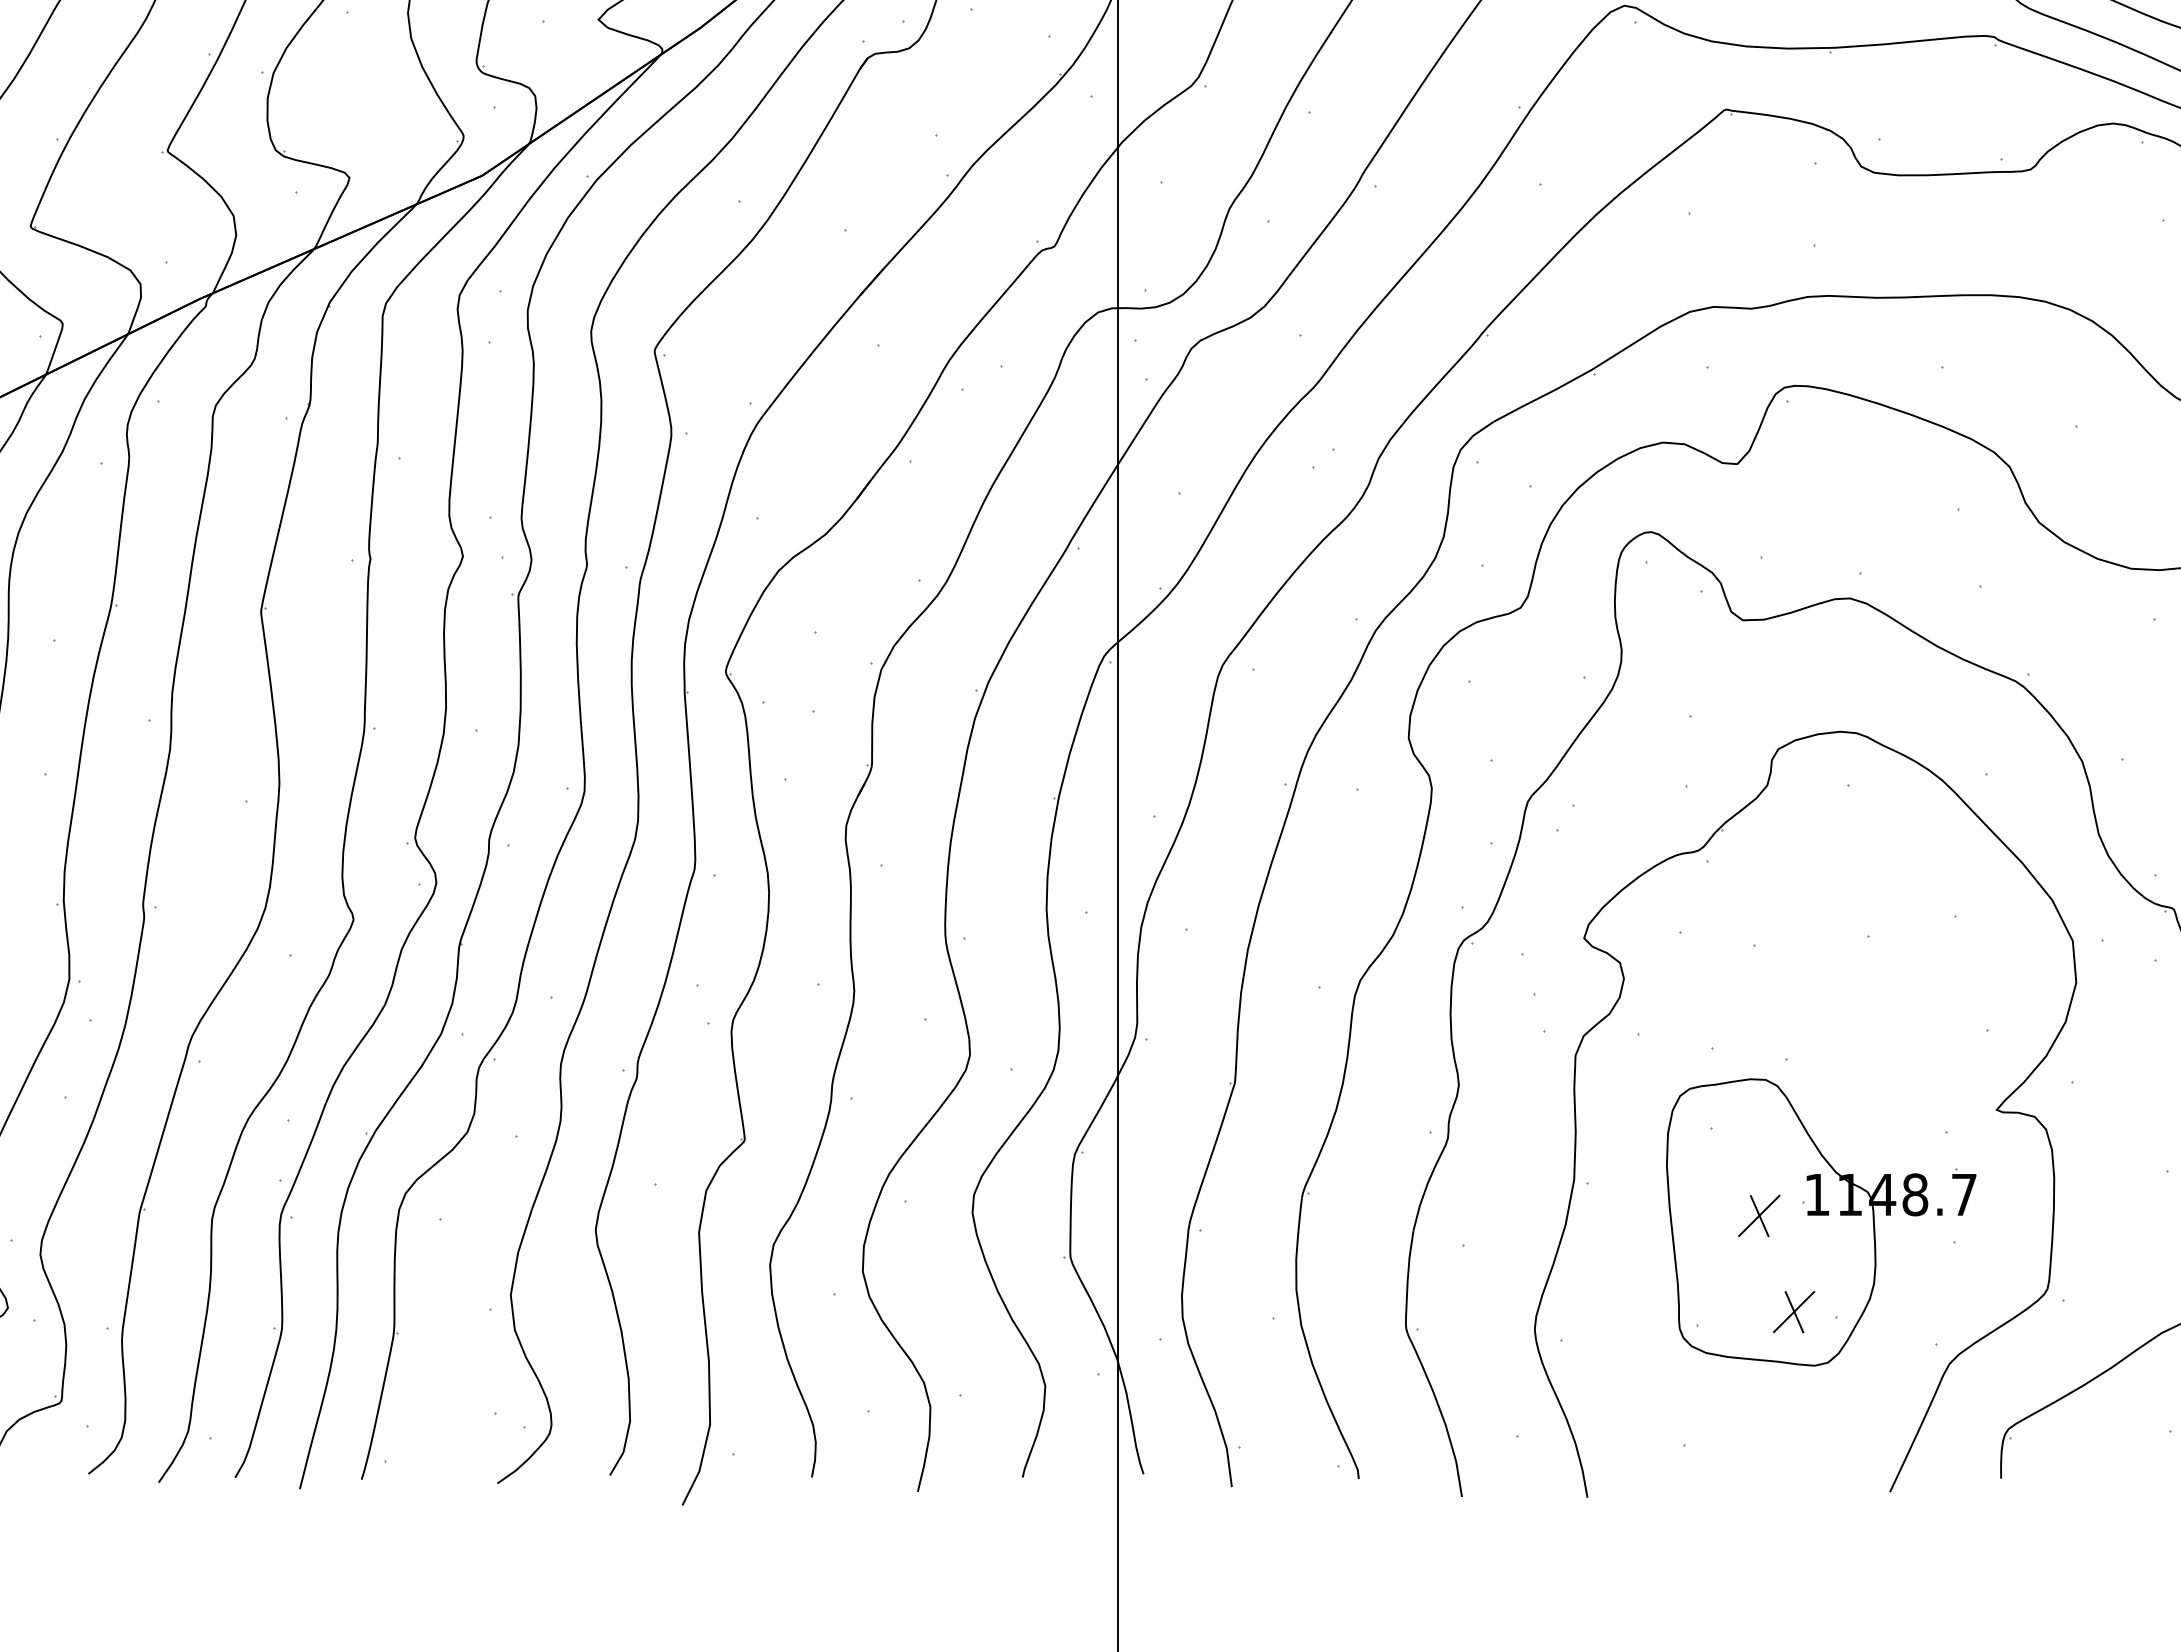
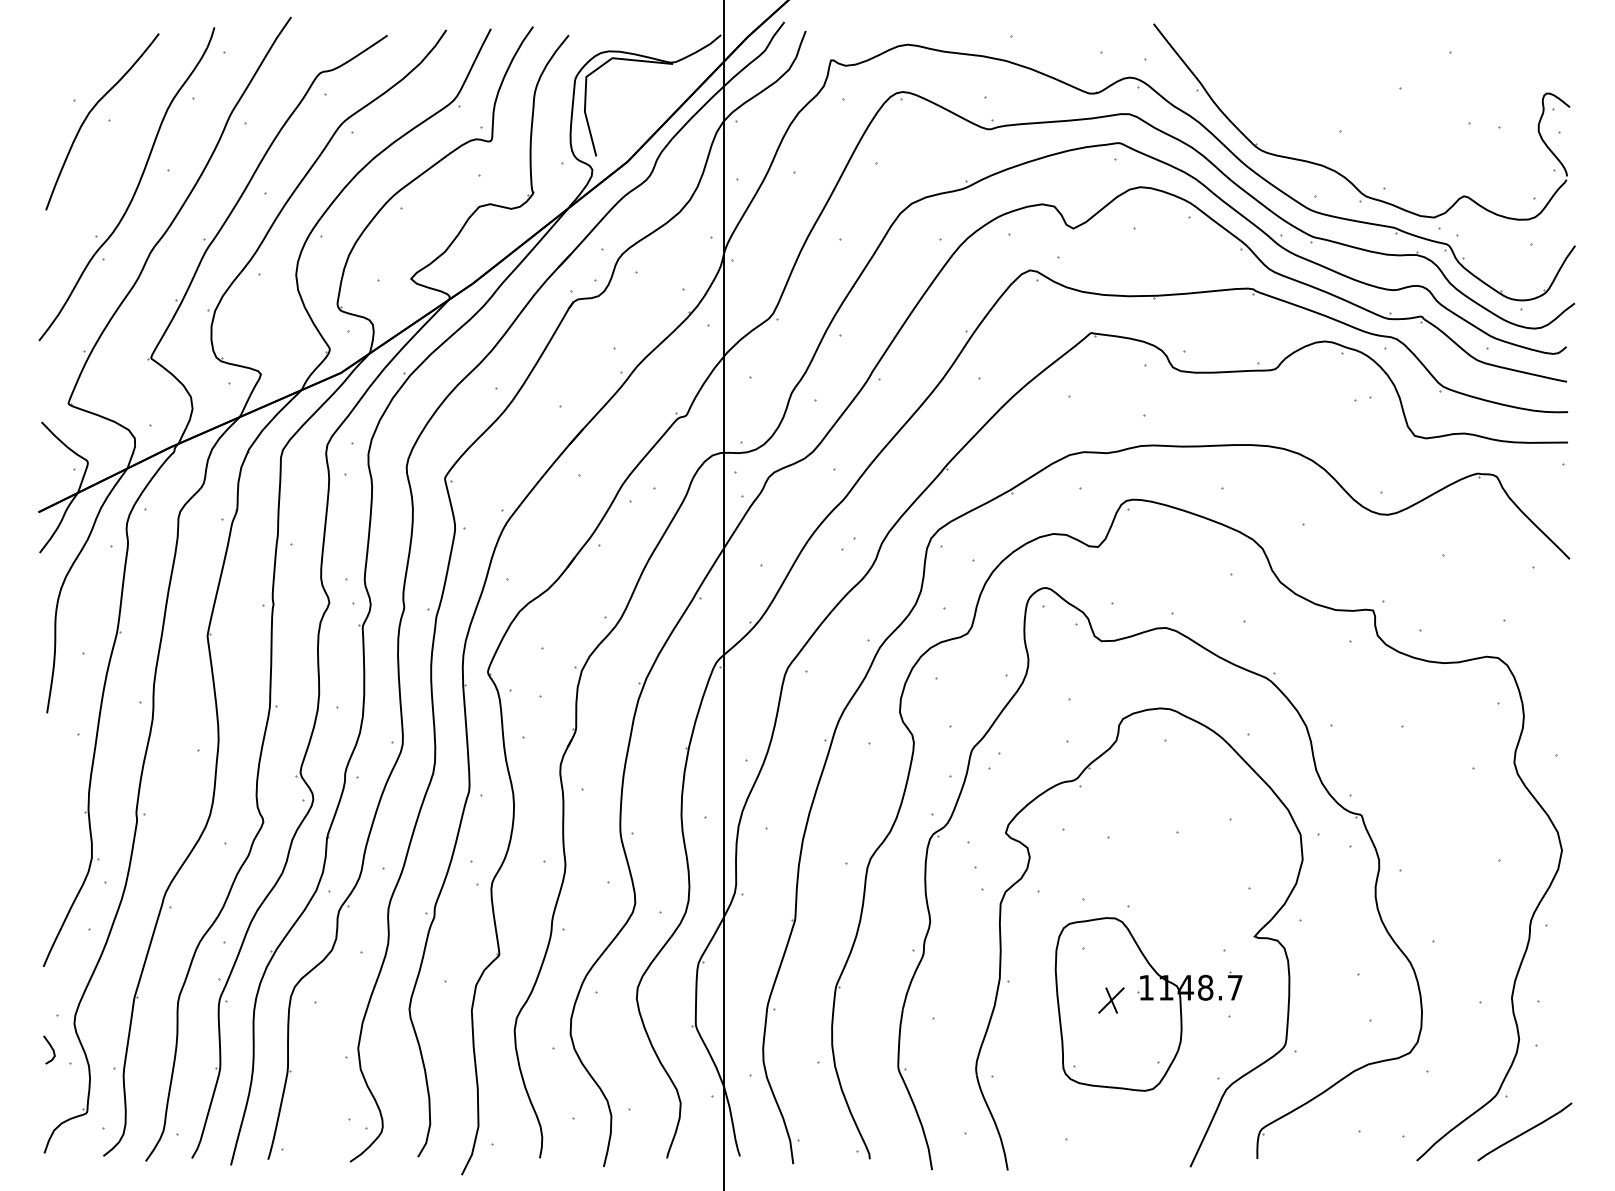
part: (1794, 1312) -> (1132, 1058), removed

